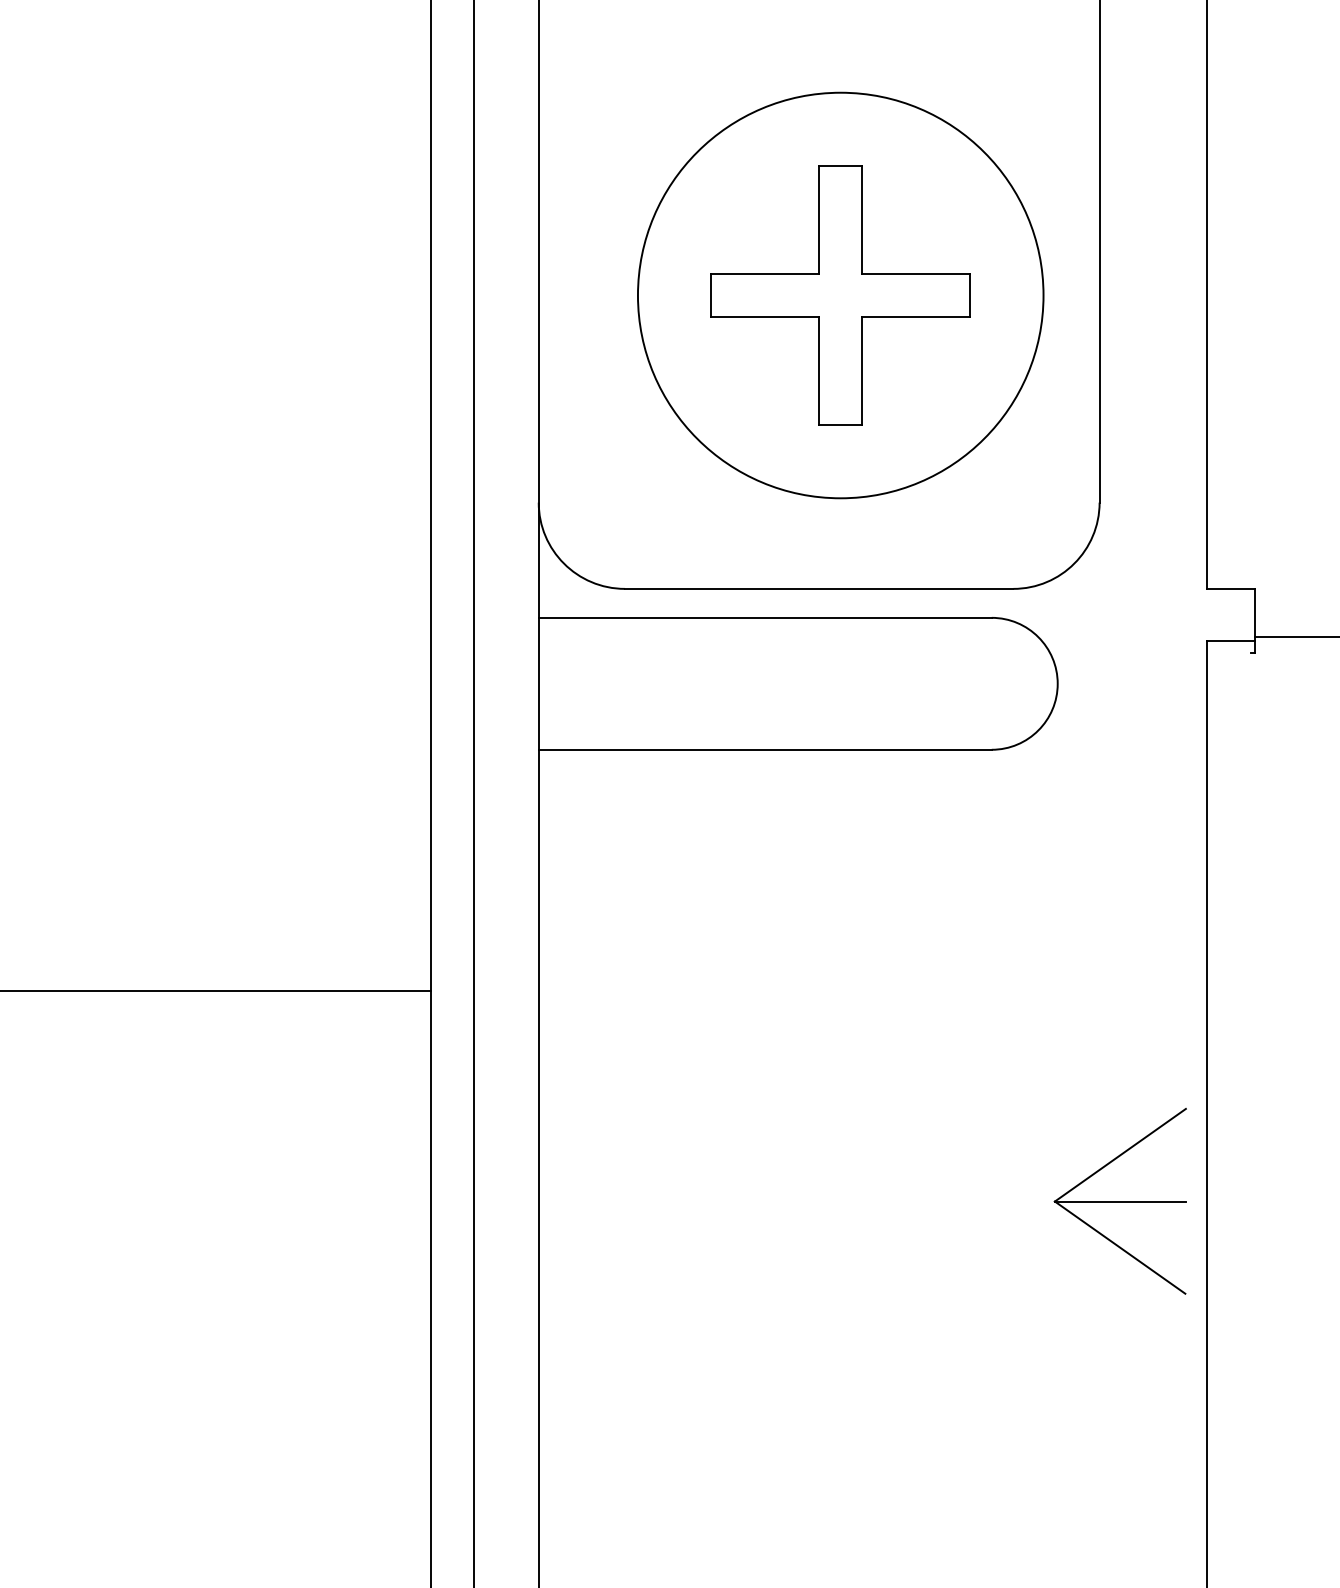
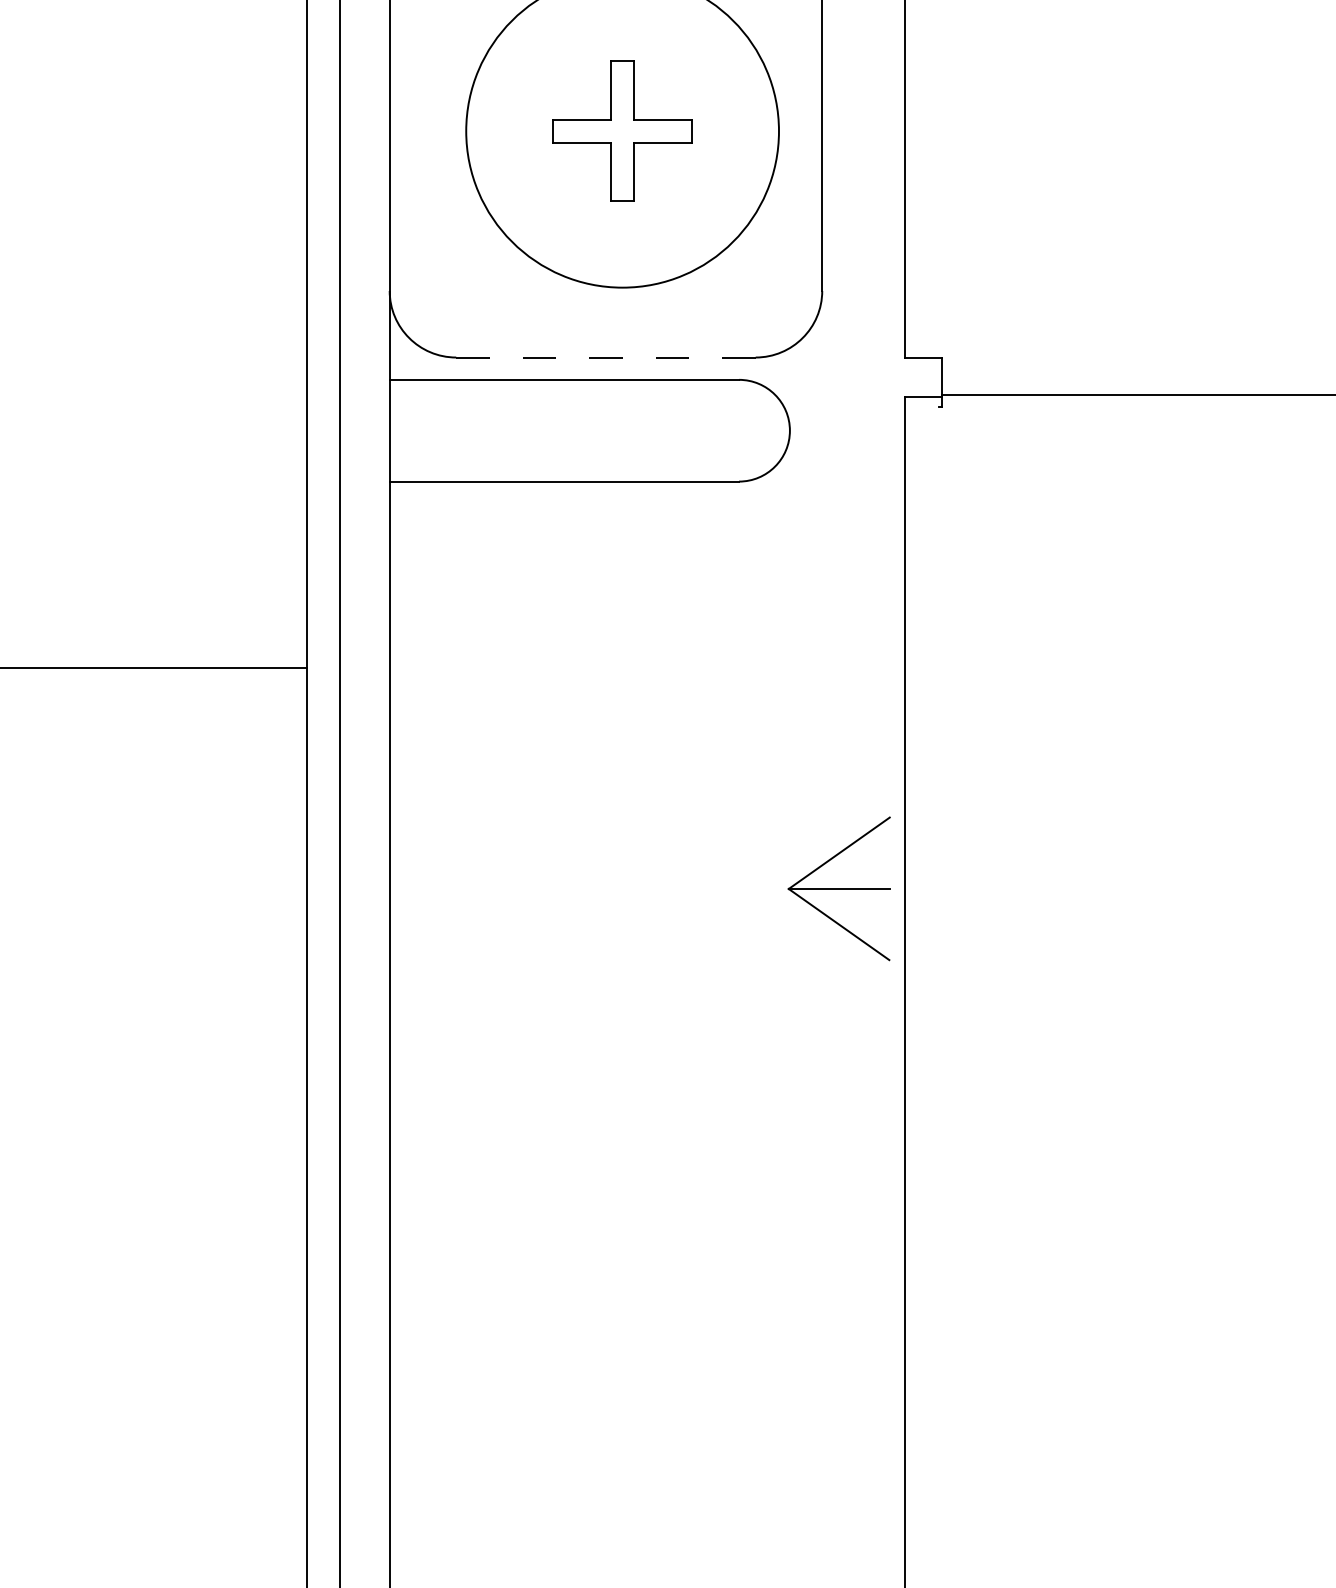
part: (840, 294) -> (622, 130), size x0.7
line: (818, 588) -> (605, 357), solid -> dashed
part: (1119, 1200) -> (838, 888), moved

